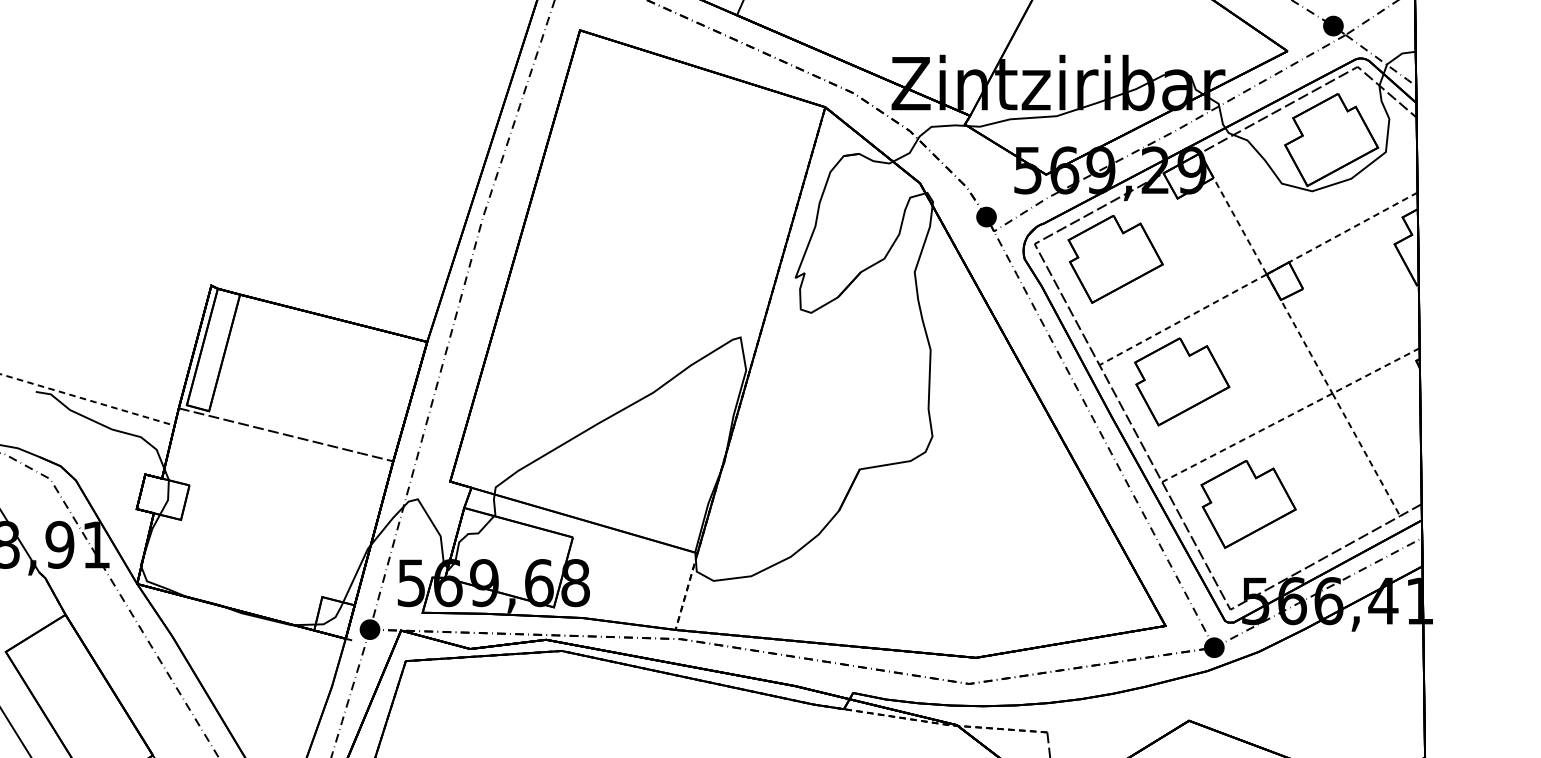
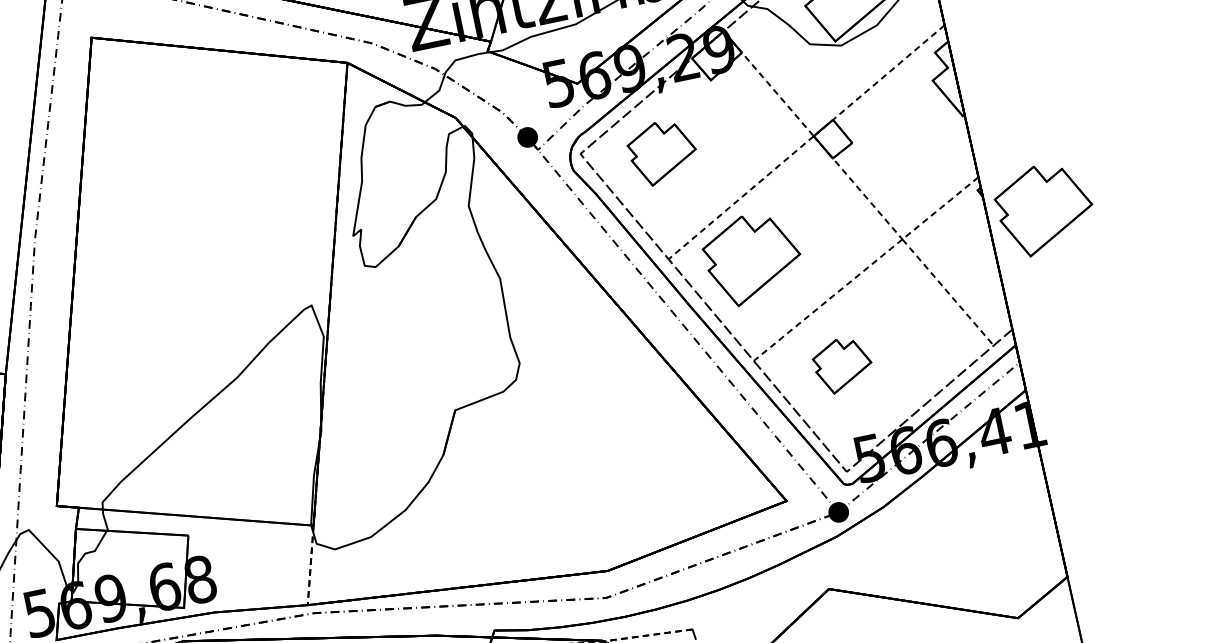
part: (1115, 259) -> (662, 152), size x0.7
part: (1478, 392) -> (1045, 208), added
part: (1248, 504) -> (842, 365), size x0.6

